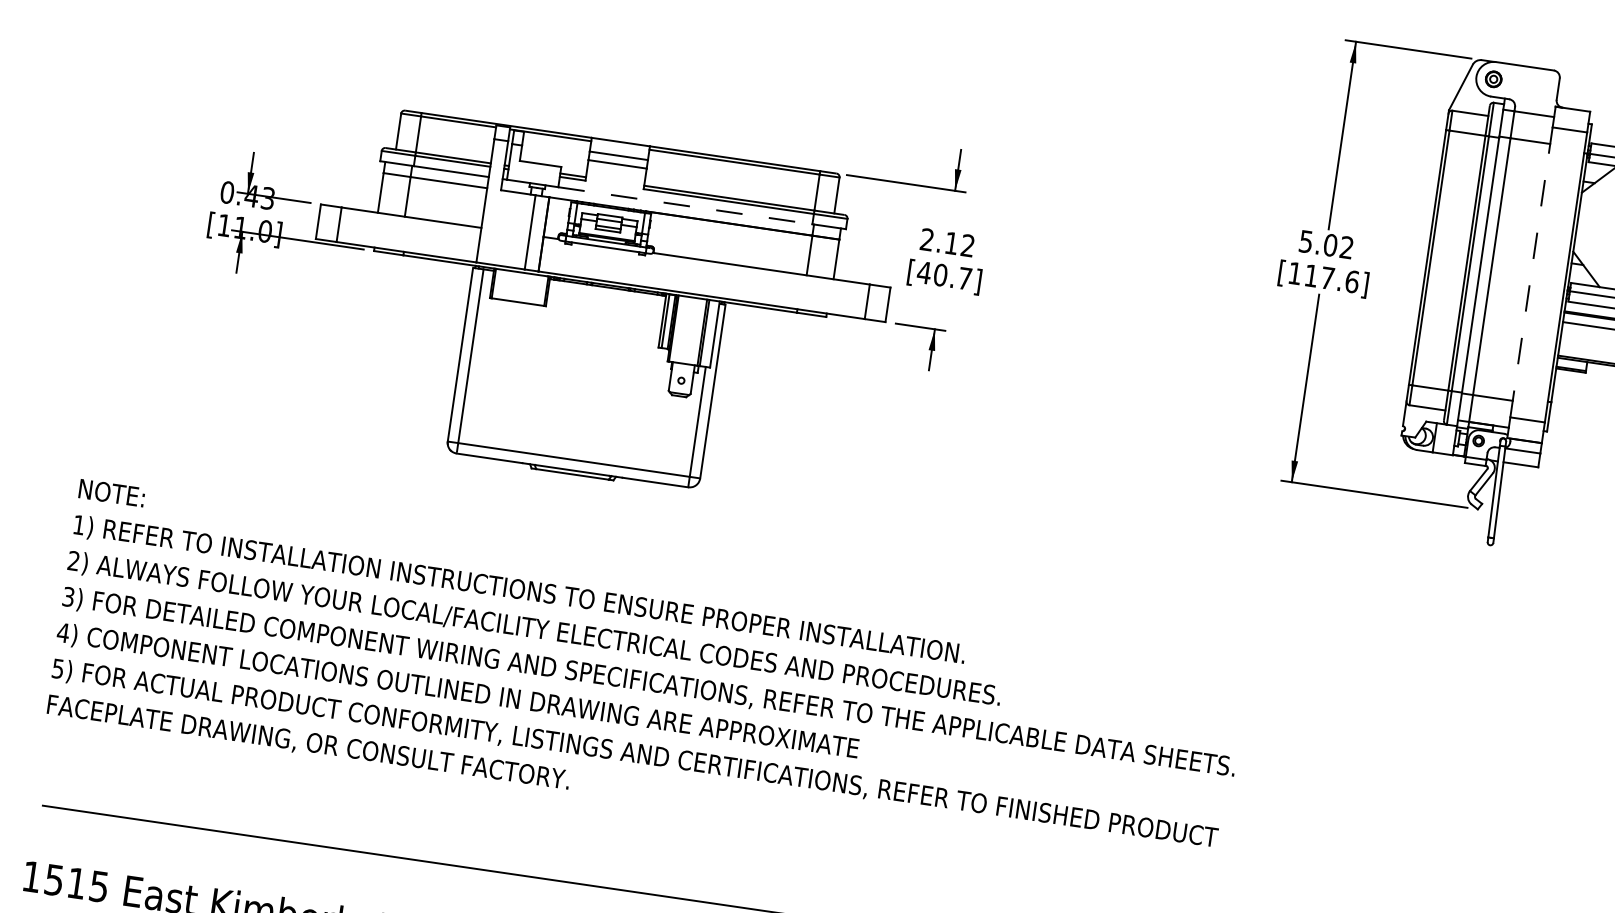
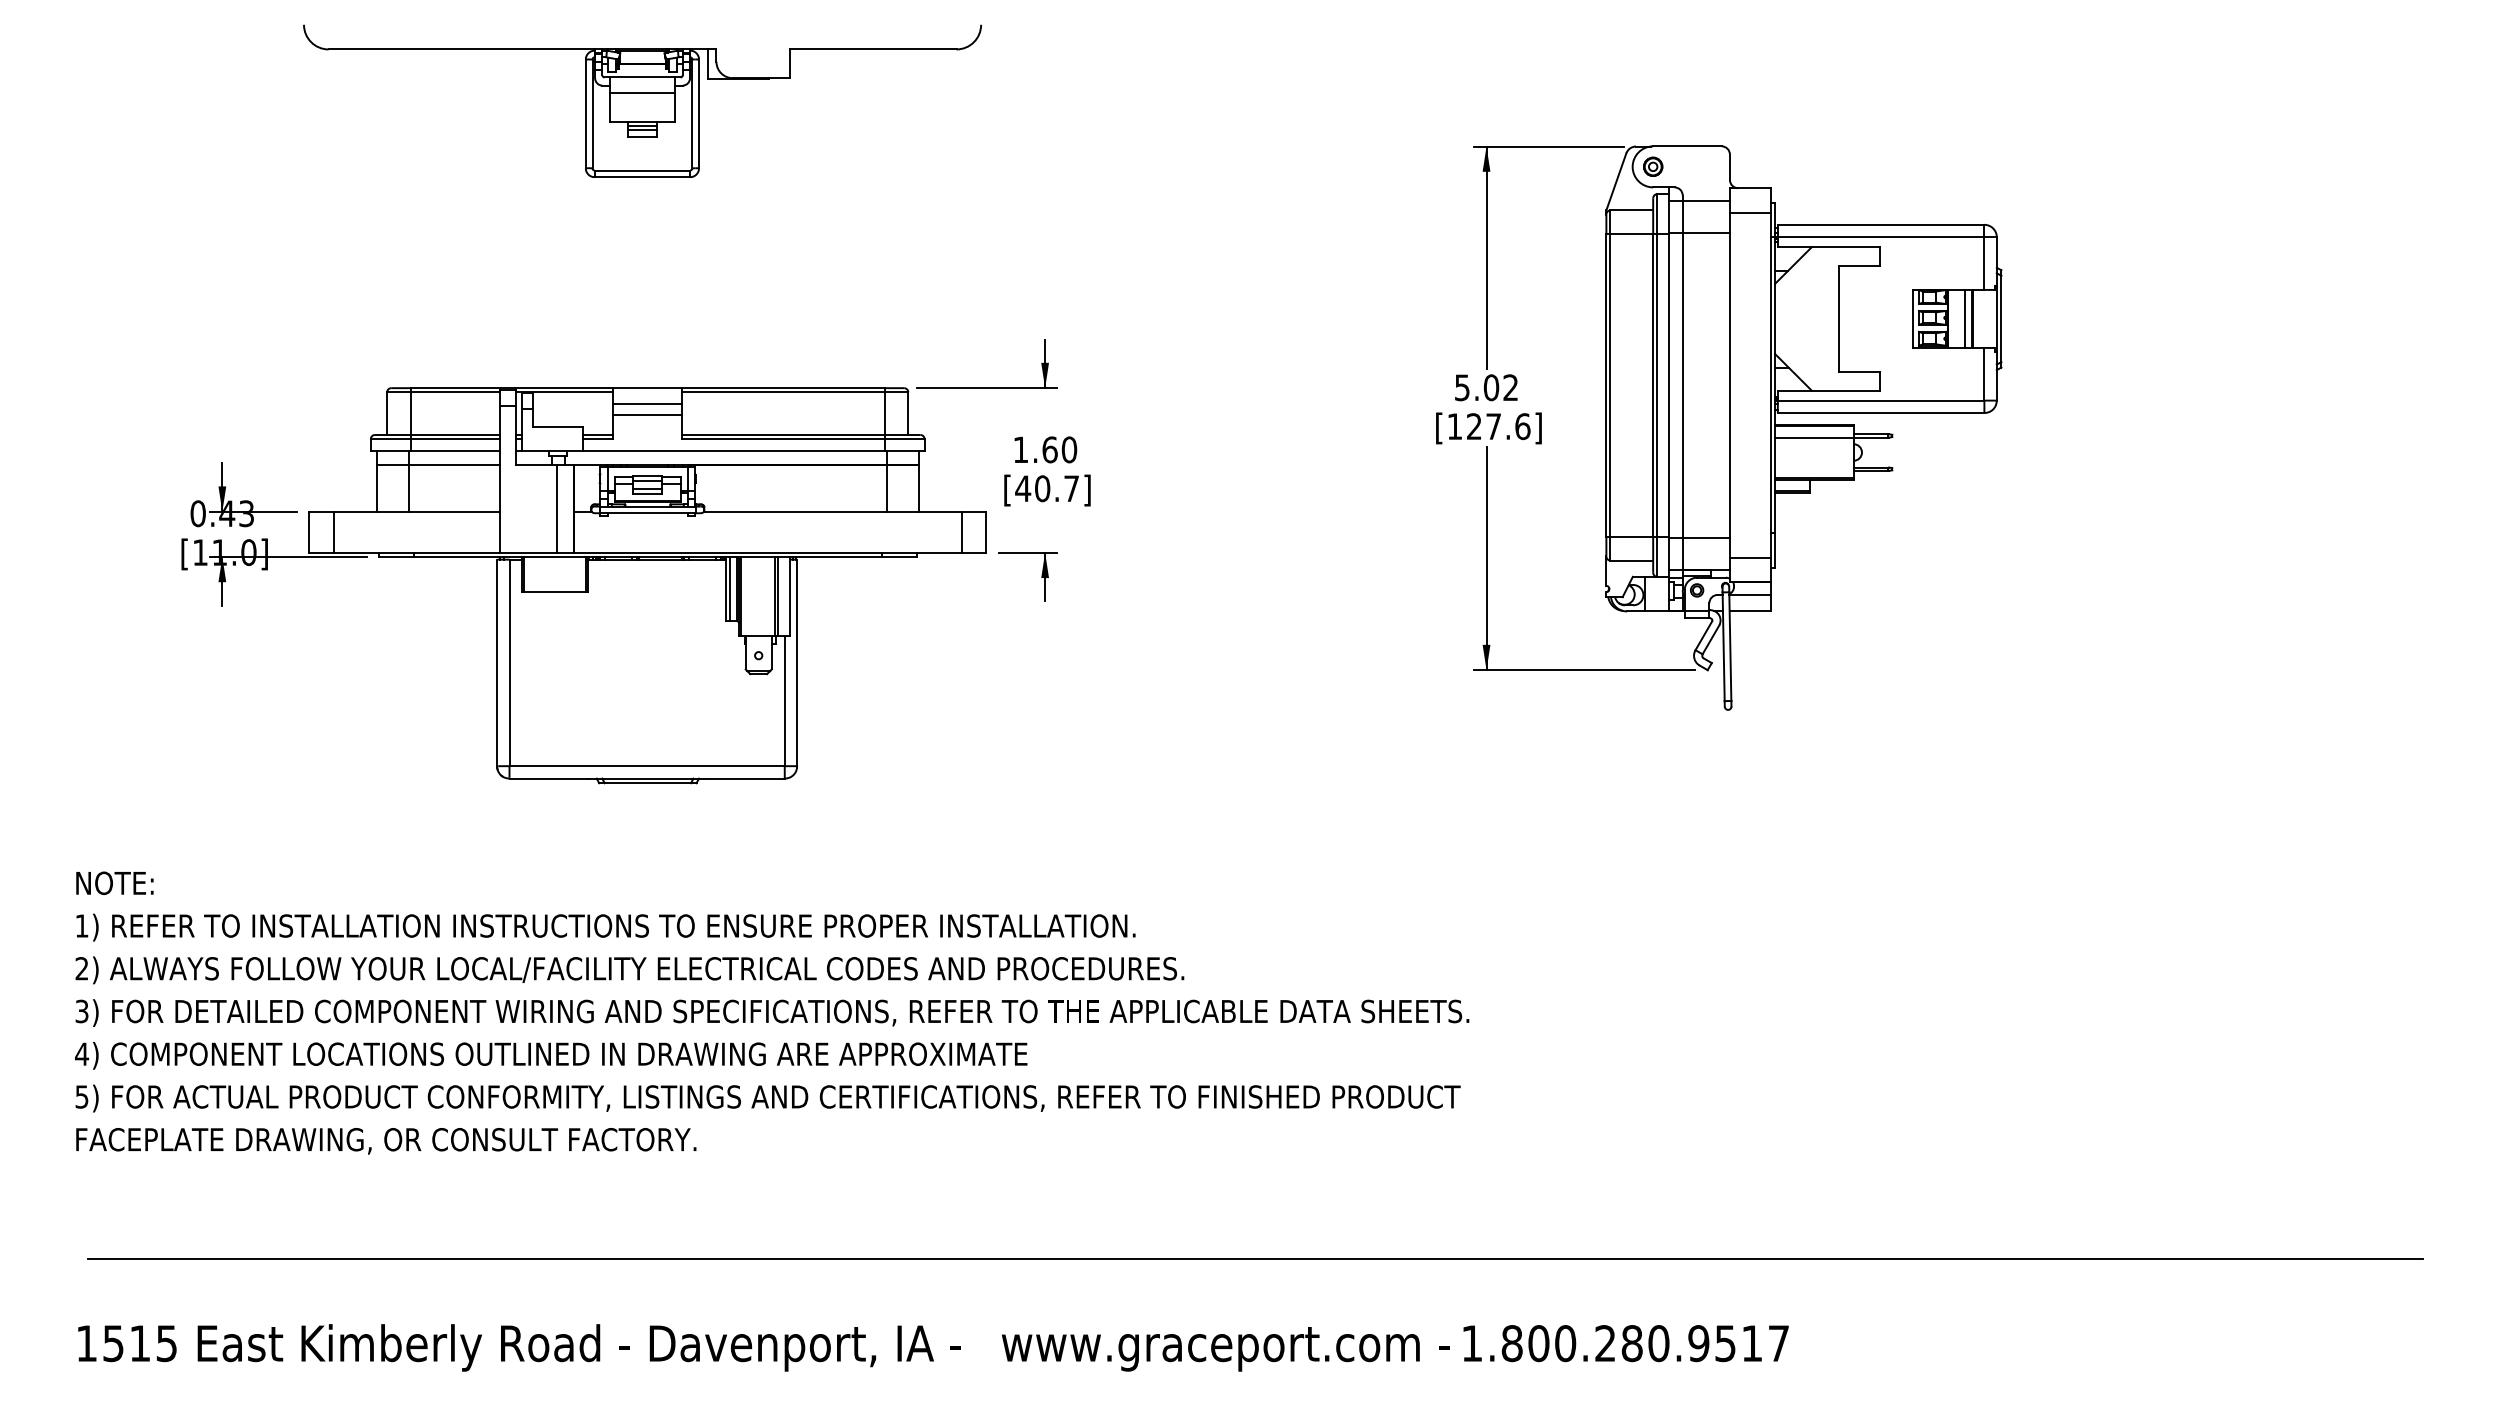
line: (686, 206) -> (734, 451), dashed -> solid
text: (947, 242) -> (1045, 449), 2.12 -> 1.60
line: (1531, 272) -> (1729, 385), dashed -> solid
text: (1311, 275) -> (1474, 426), [117.6] -> [127.6]

